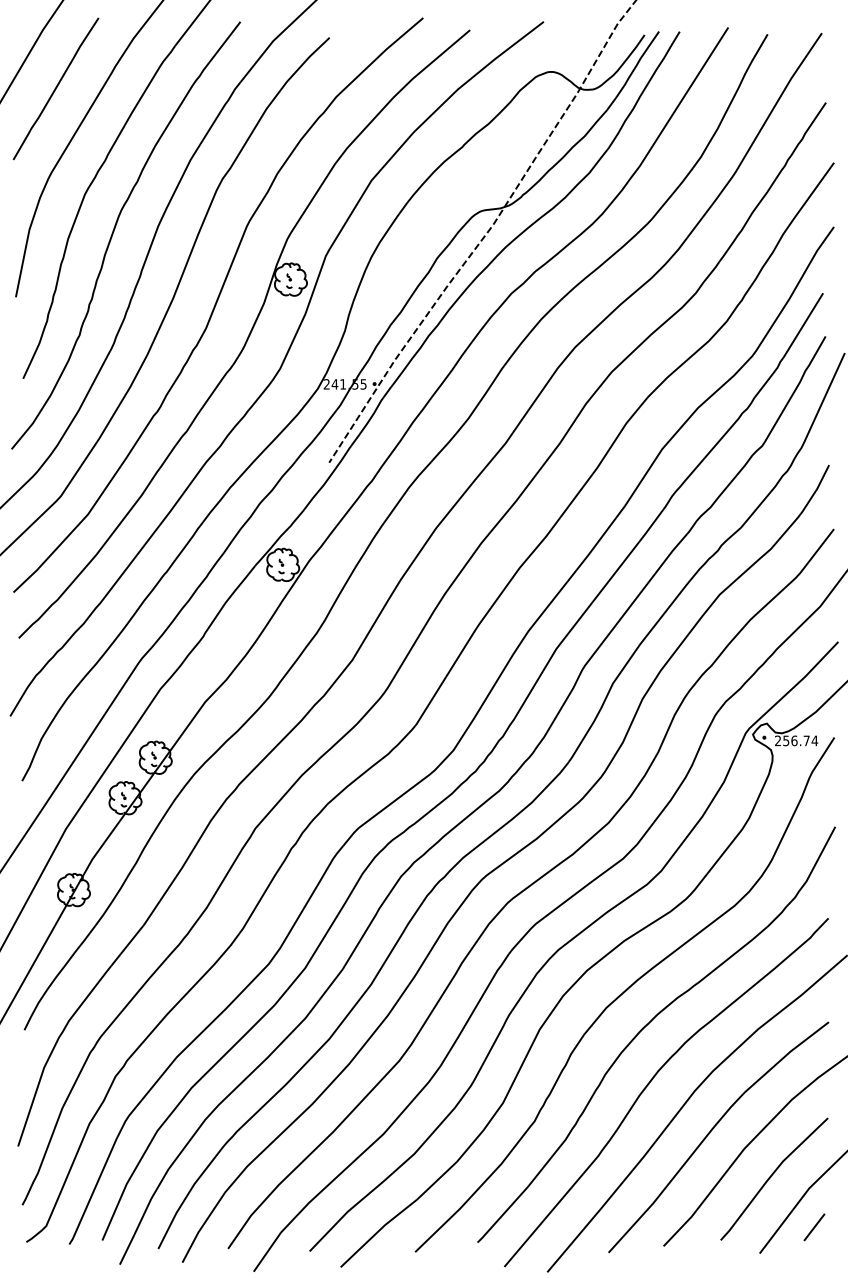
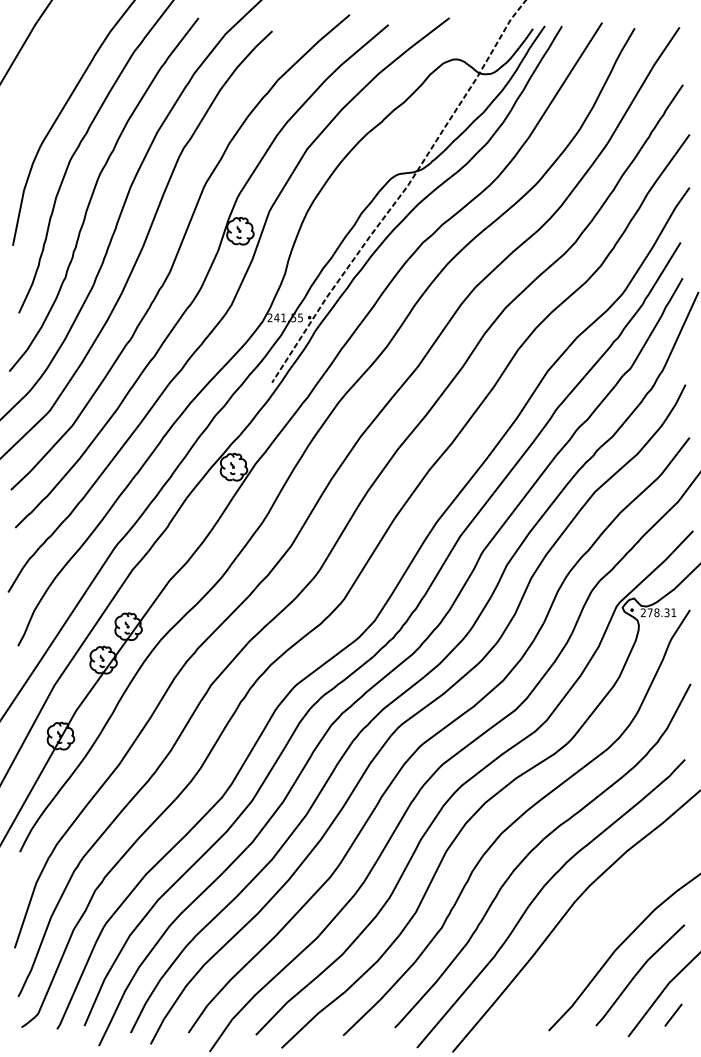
curve: (55, 88) -> (45, 73), removed
text: (800, 740) -> (661, 612), 256.74 -> 278.31
curve: (710, 1133) -> (587, 937), removed

